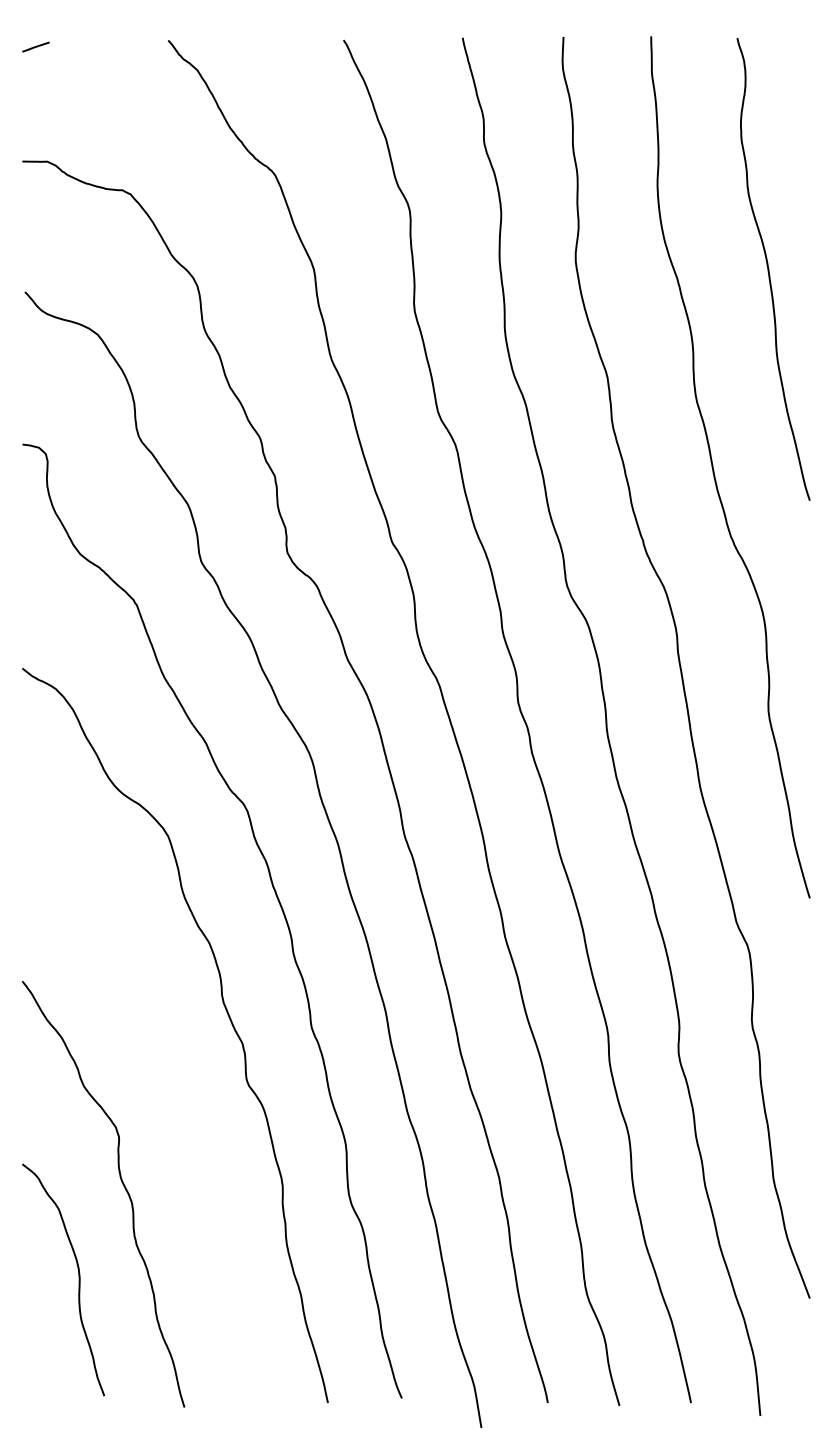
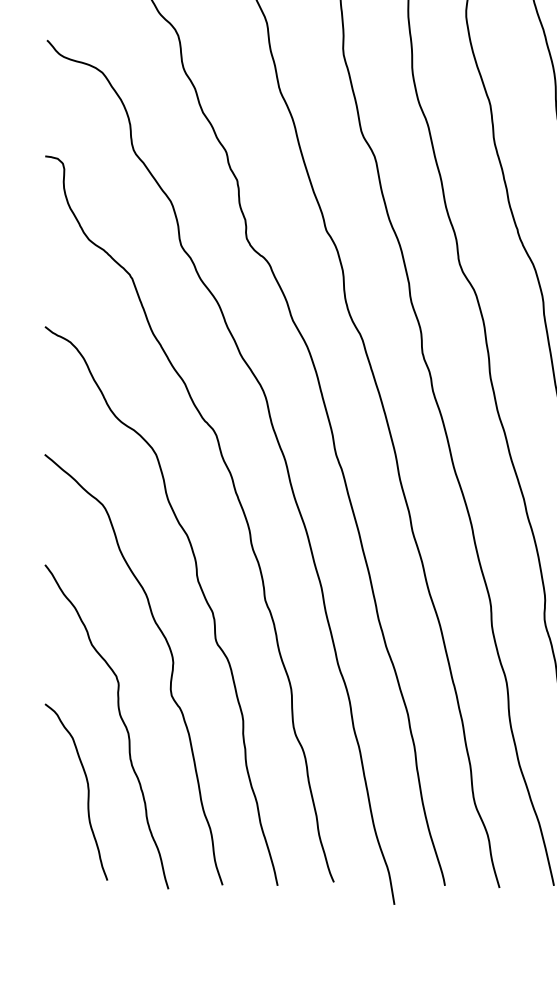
curve: (187, 1128) -> (170, 676), added

